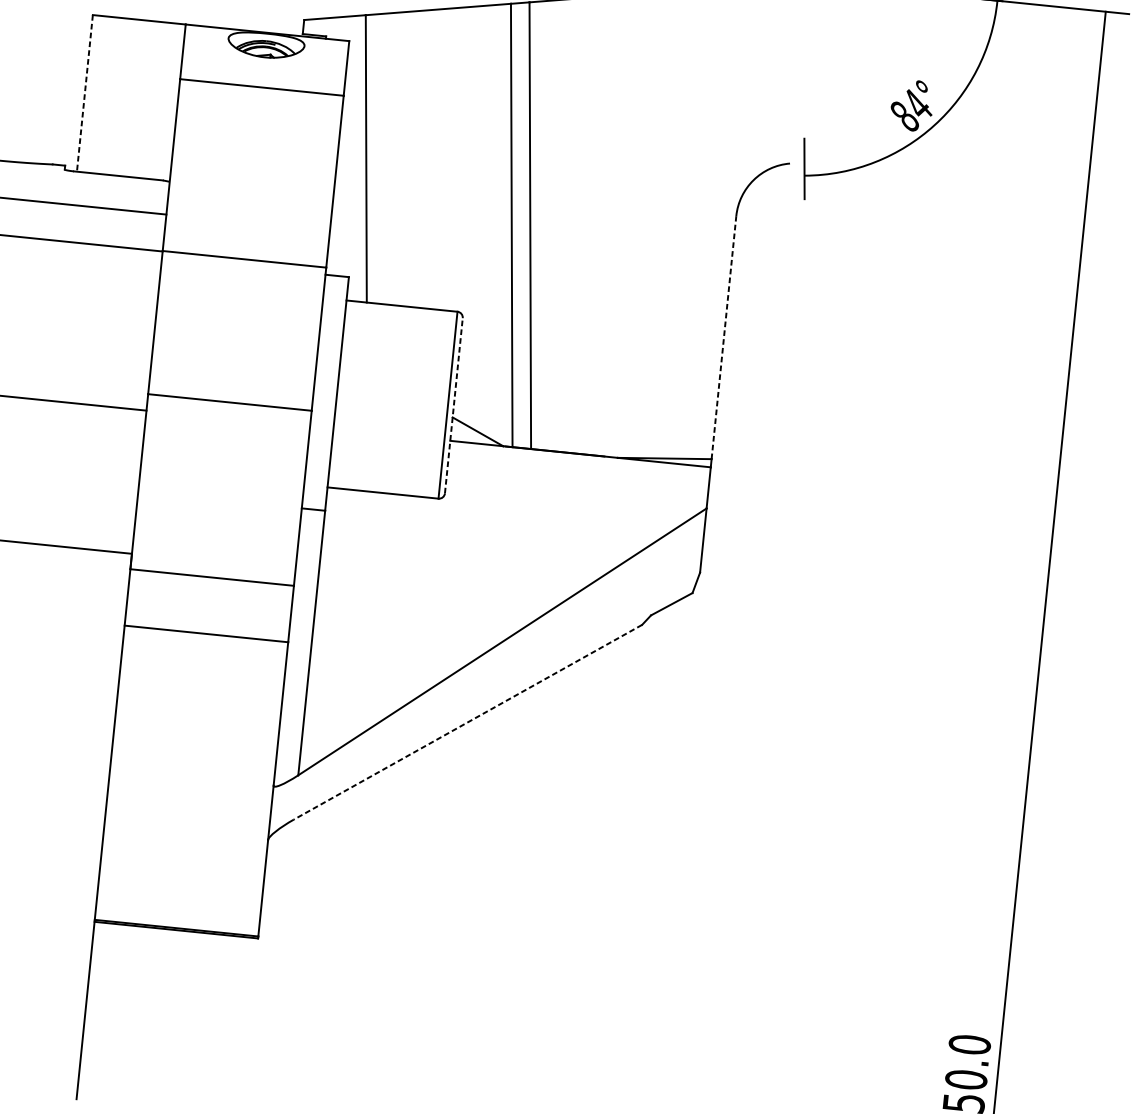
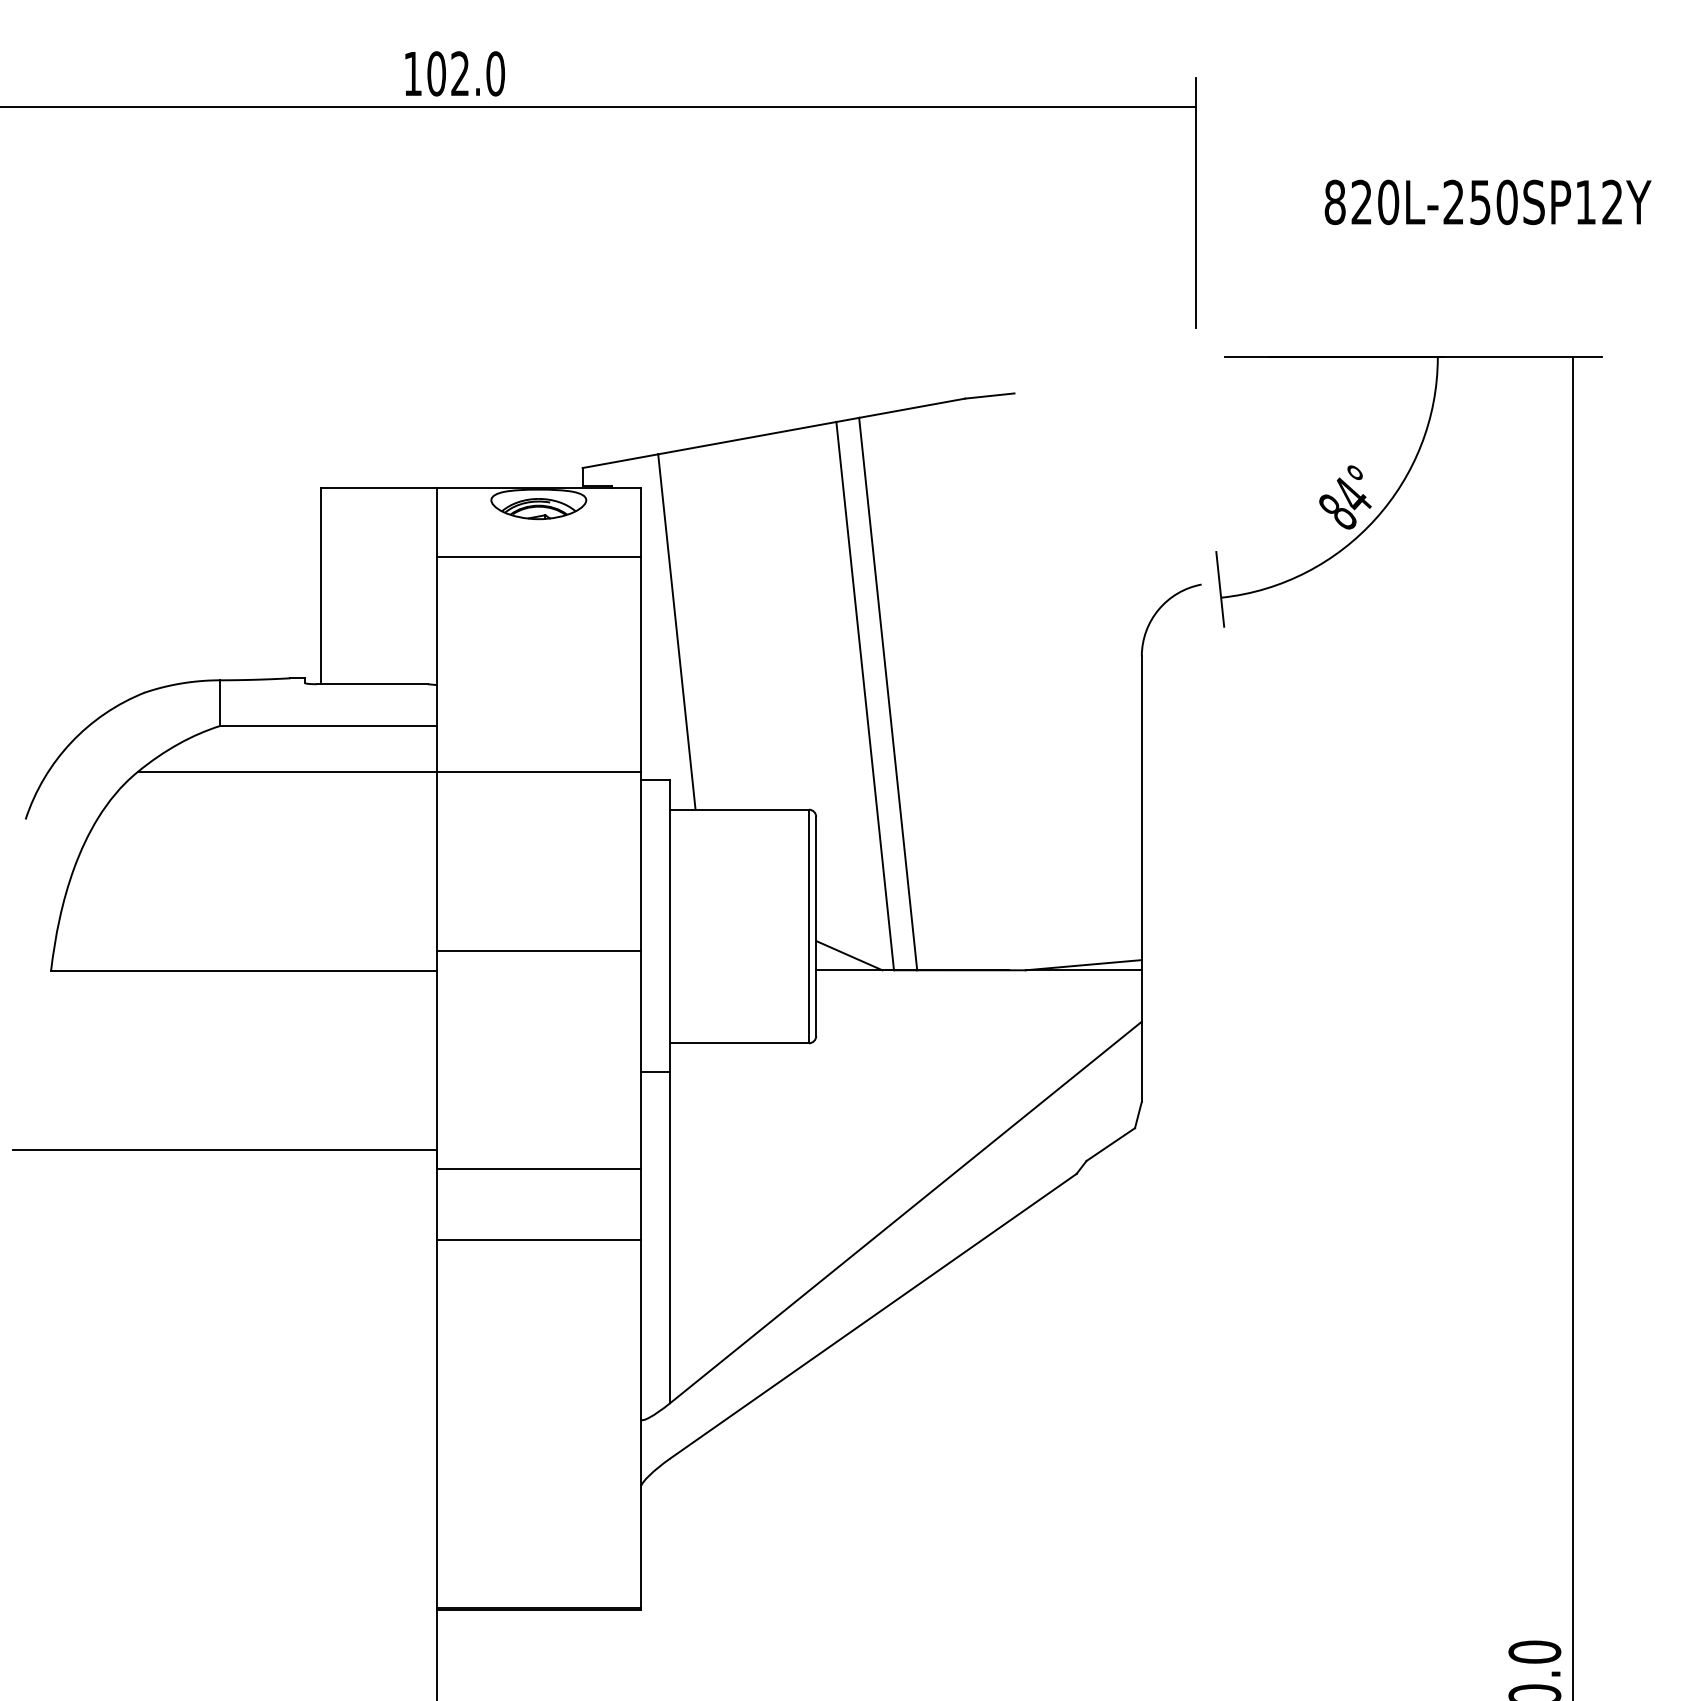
line: (84, 93) -> (320, 586), dashed -> solid
line: (723, 337) -> (1141, 808), dashed -> solid
line: (454, 405) -> (816, 926), dashed -> solid
line: (467, 722) -> (873, 1316), dashed -> solid

